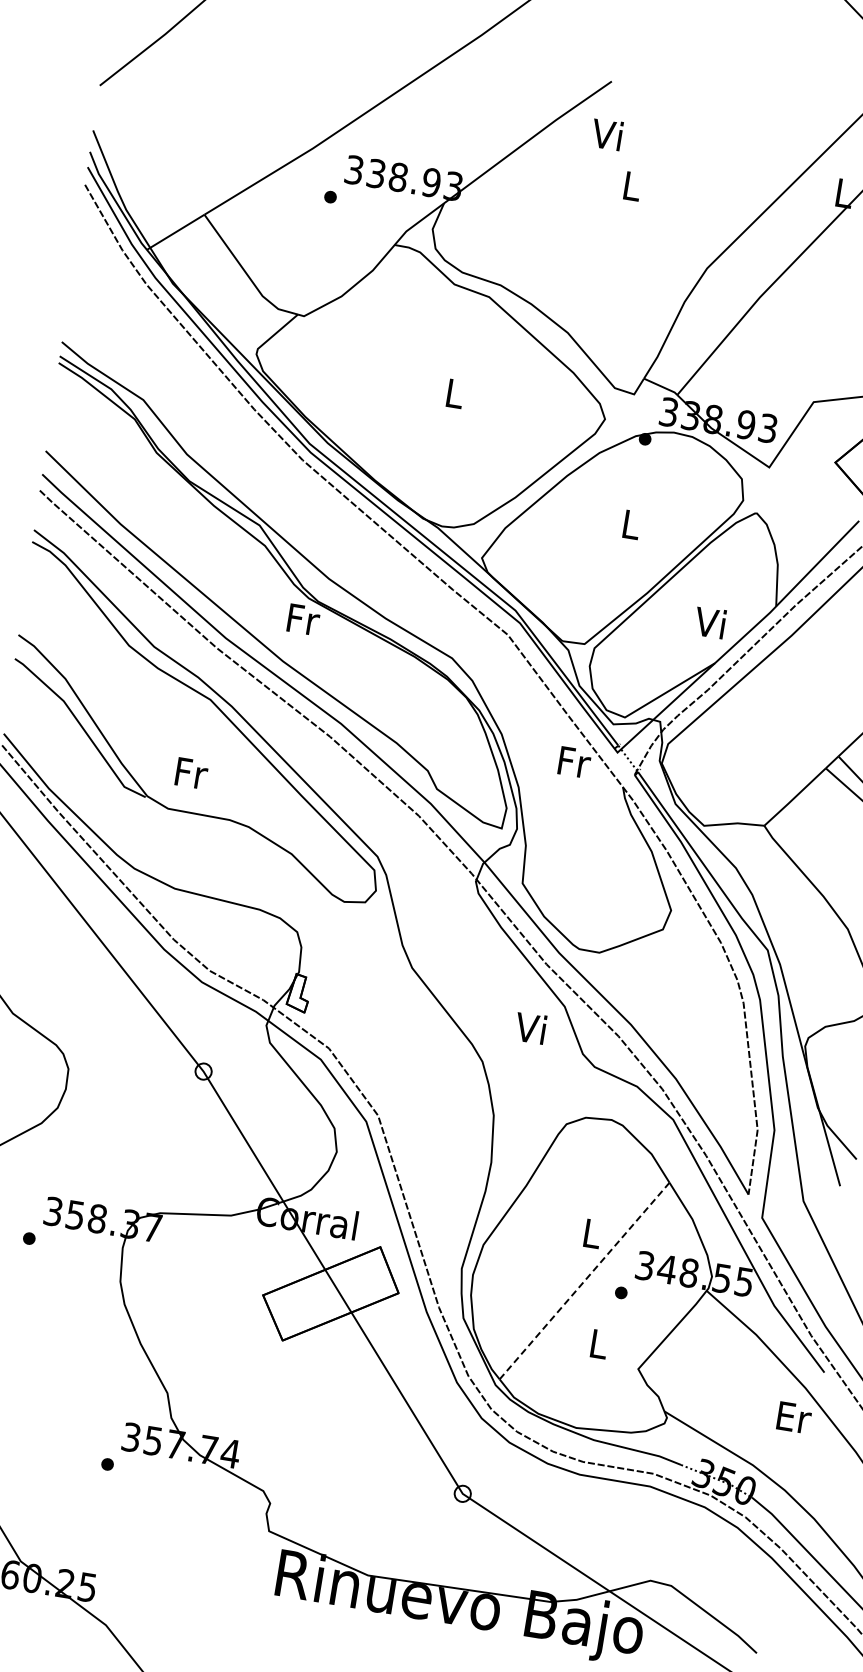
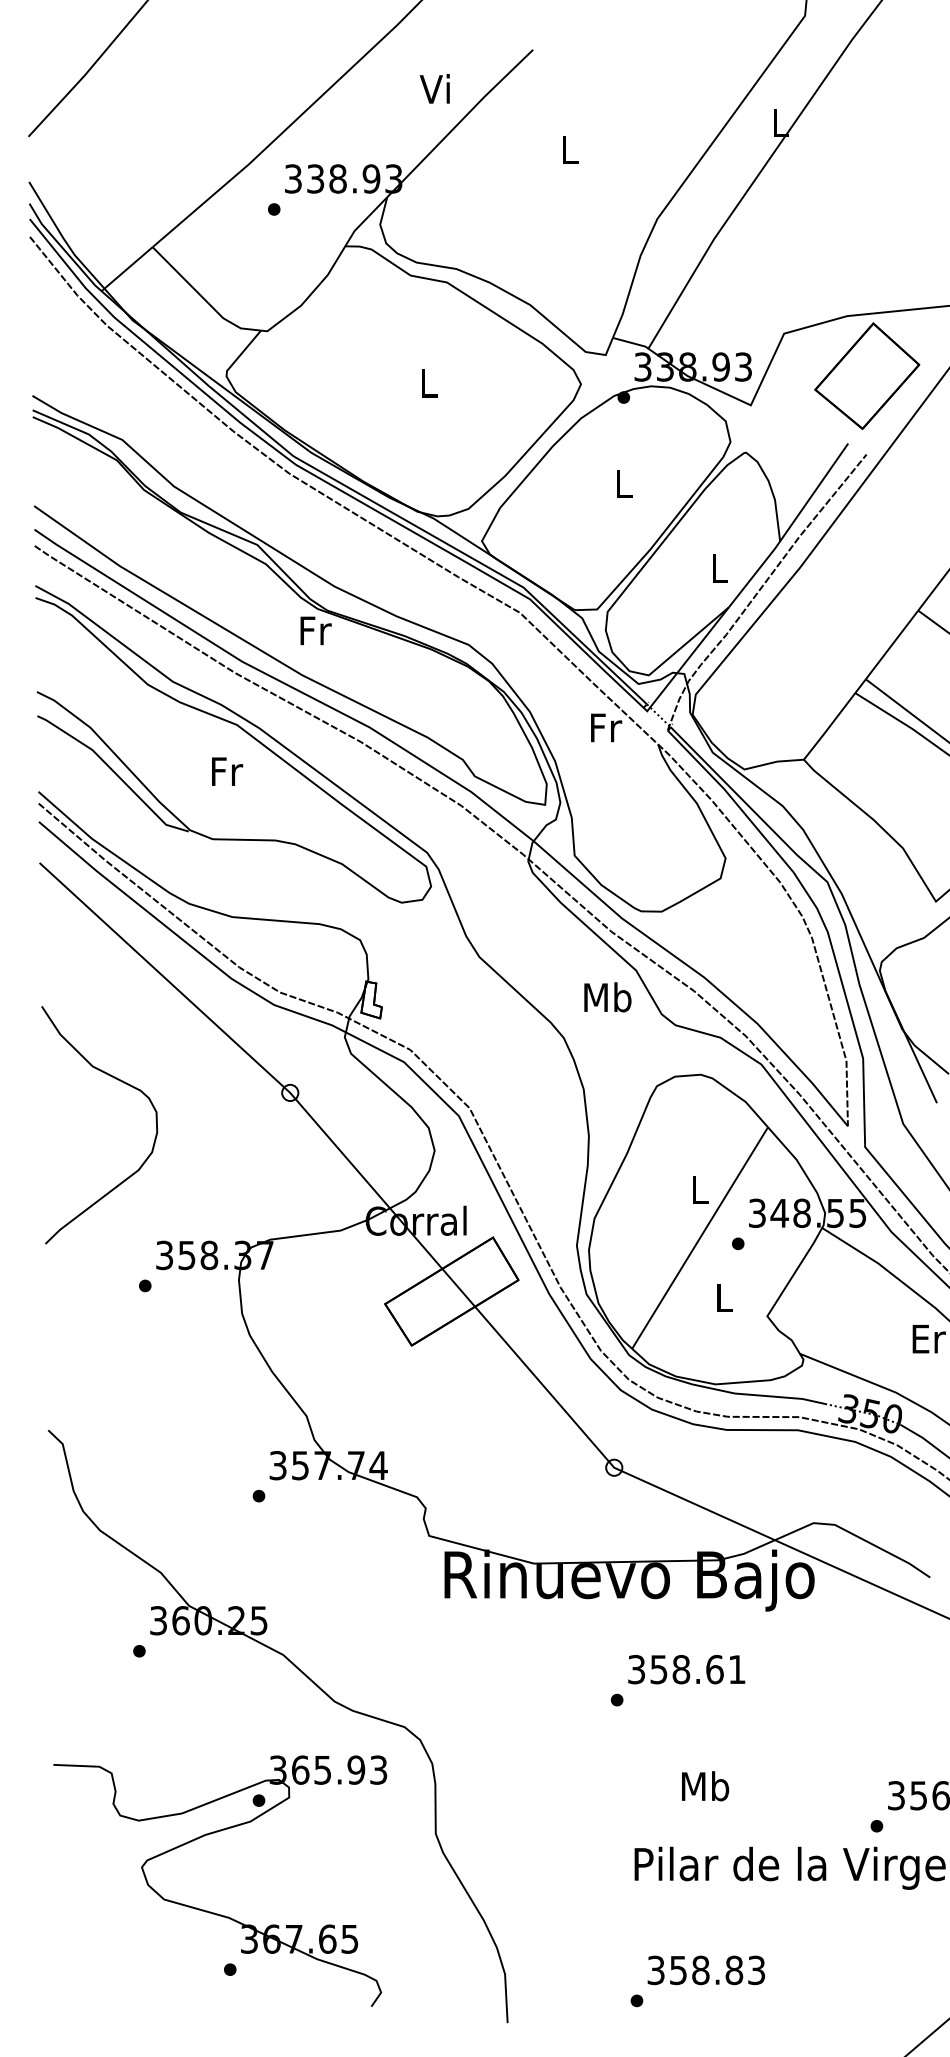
text: (606, 133) -> (434, 88), moved
text: (710, 622) -> (717, 567), Vi -> L
text: (191, 773) -> (227, 771), moved
text: (532, 1028) -> (607, 997), Vi -> Mb
line: (584, 1281) -> (700, 1238), dashed -> solid

